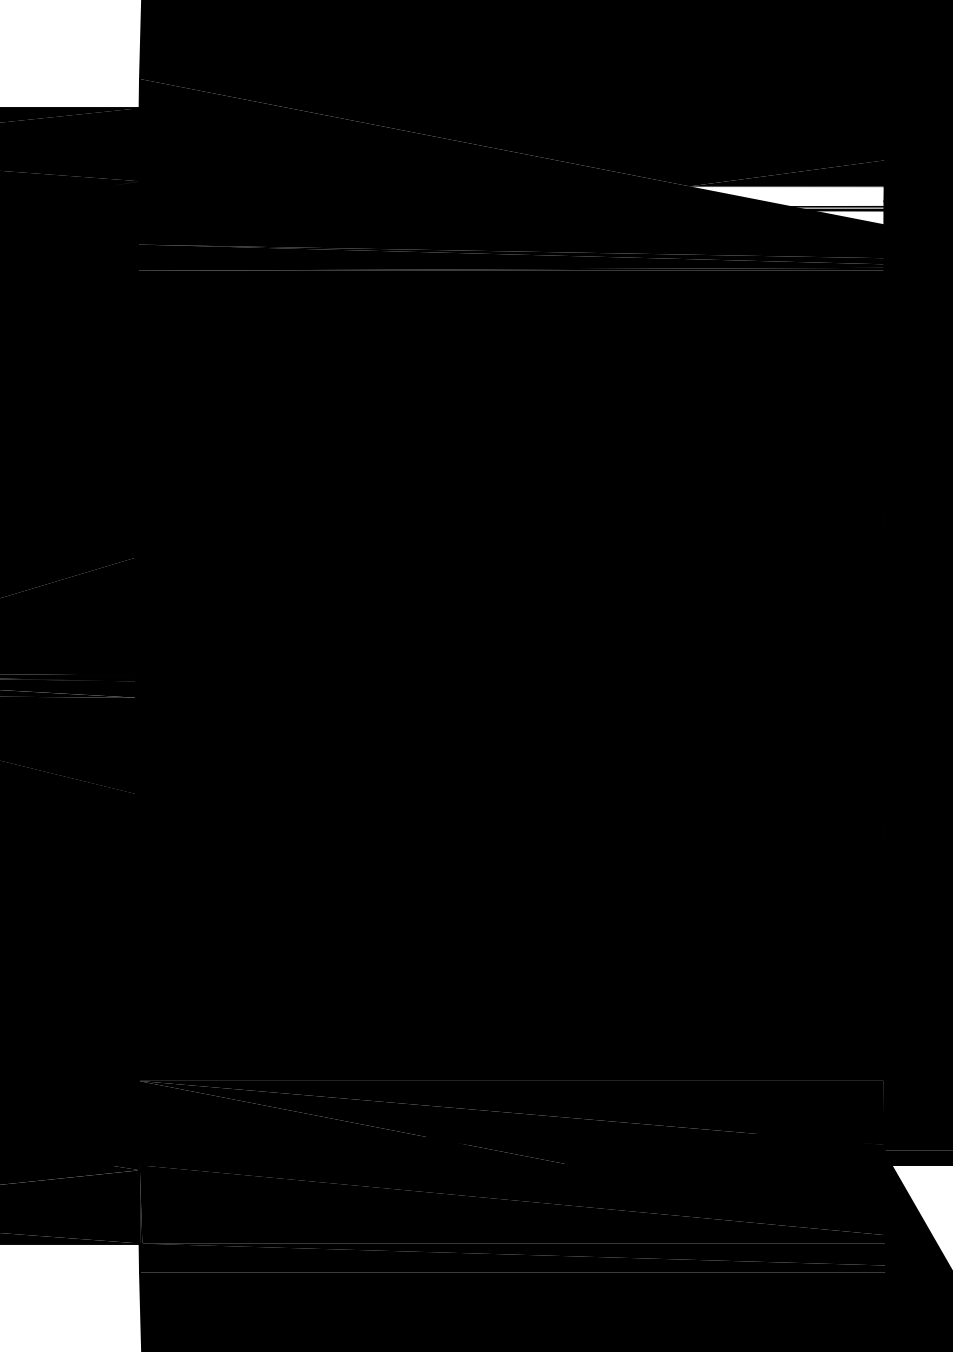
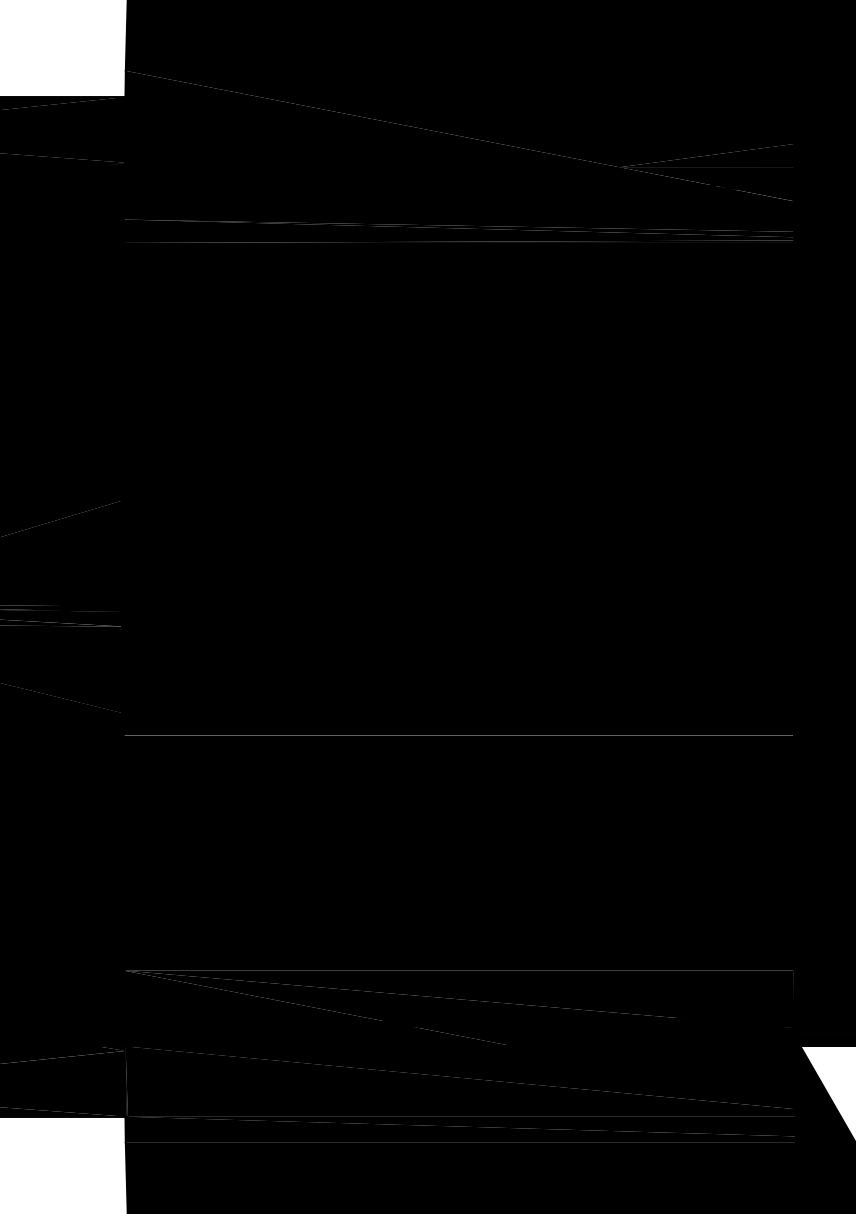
fill: (786, 205) -> (706, 184), added

